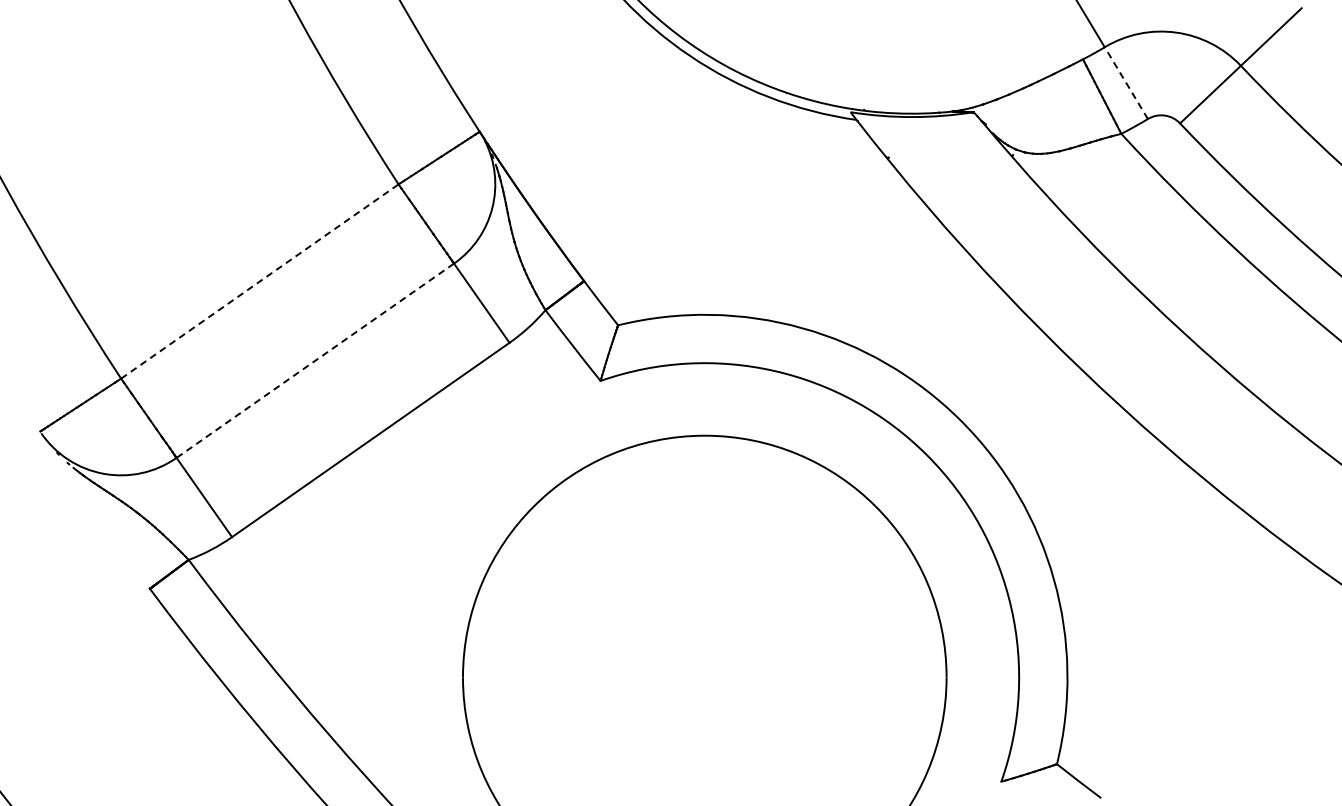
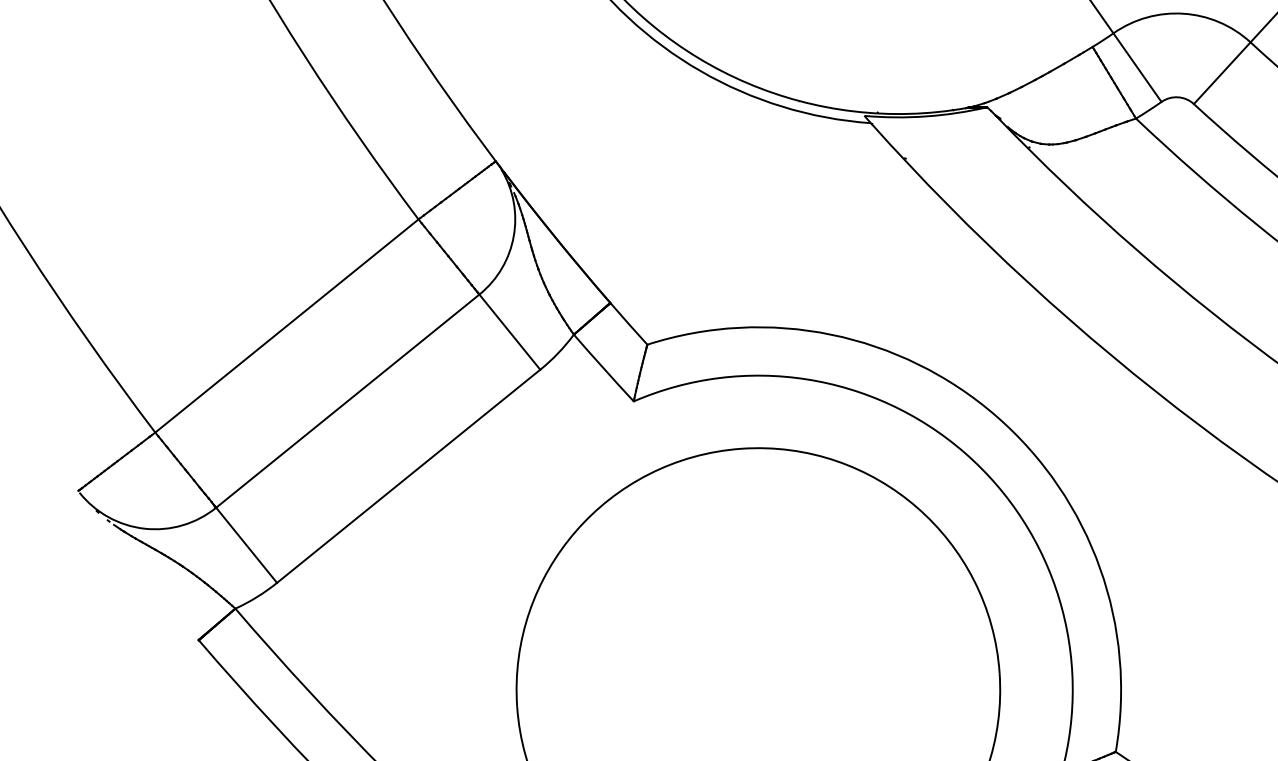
line: (1126, 83) -> (1137, 67), dashed -> solid
line: (260, 281) -> (287, 325), dashed -> solid
line: (314, 361) -> (347, 401), dashed -> solid

